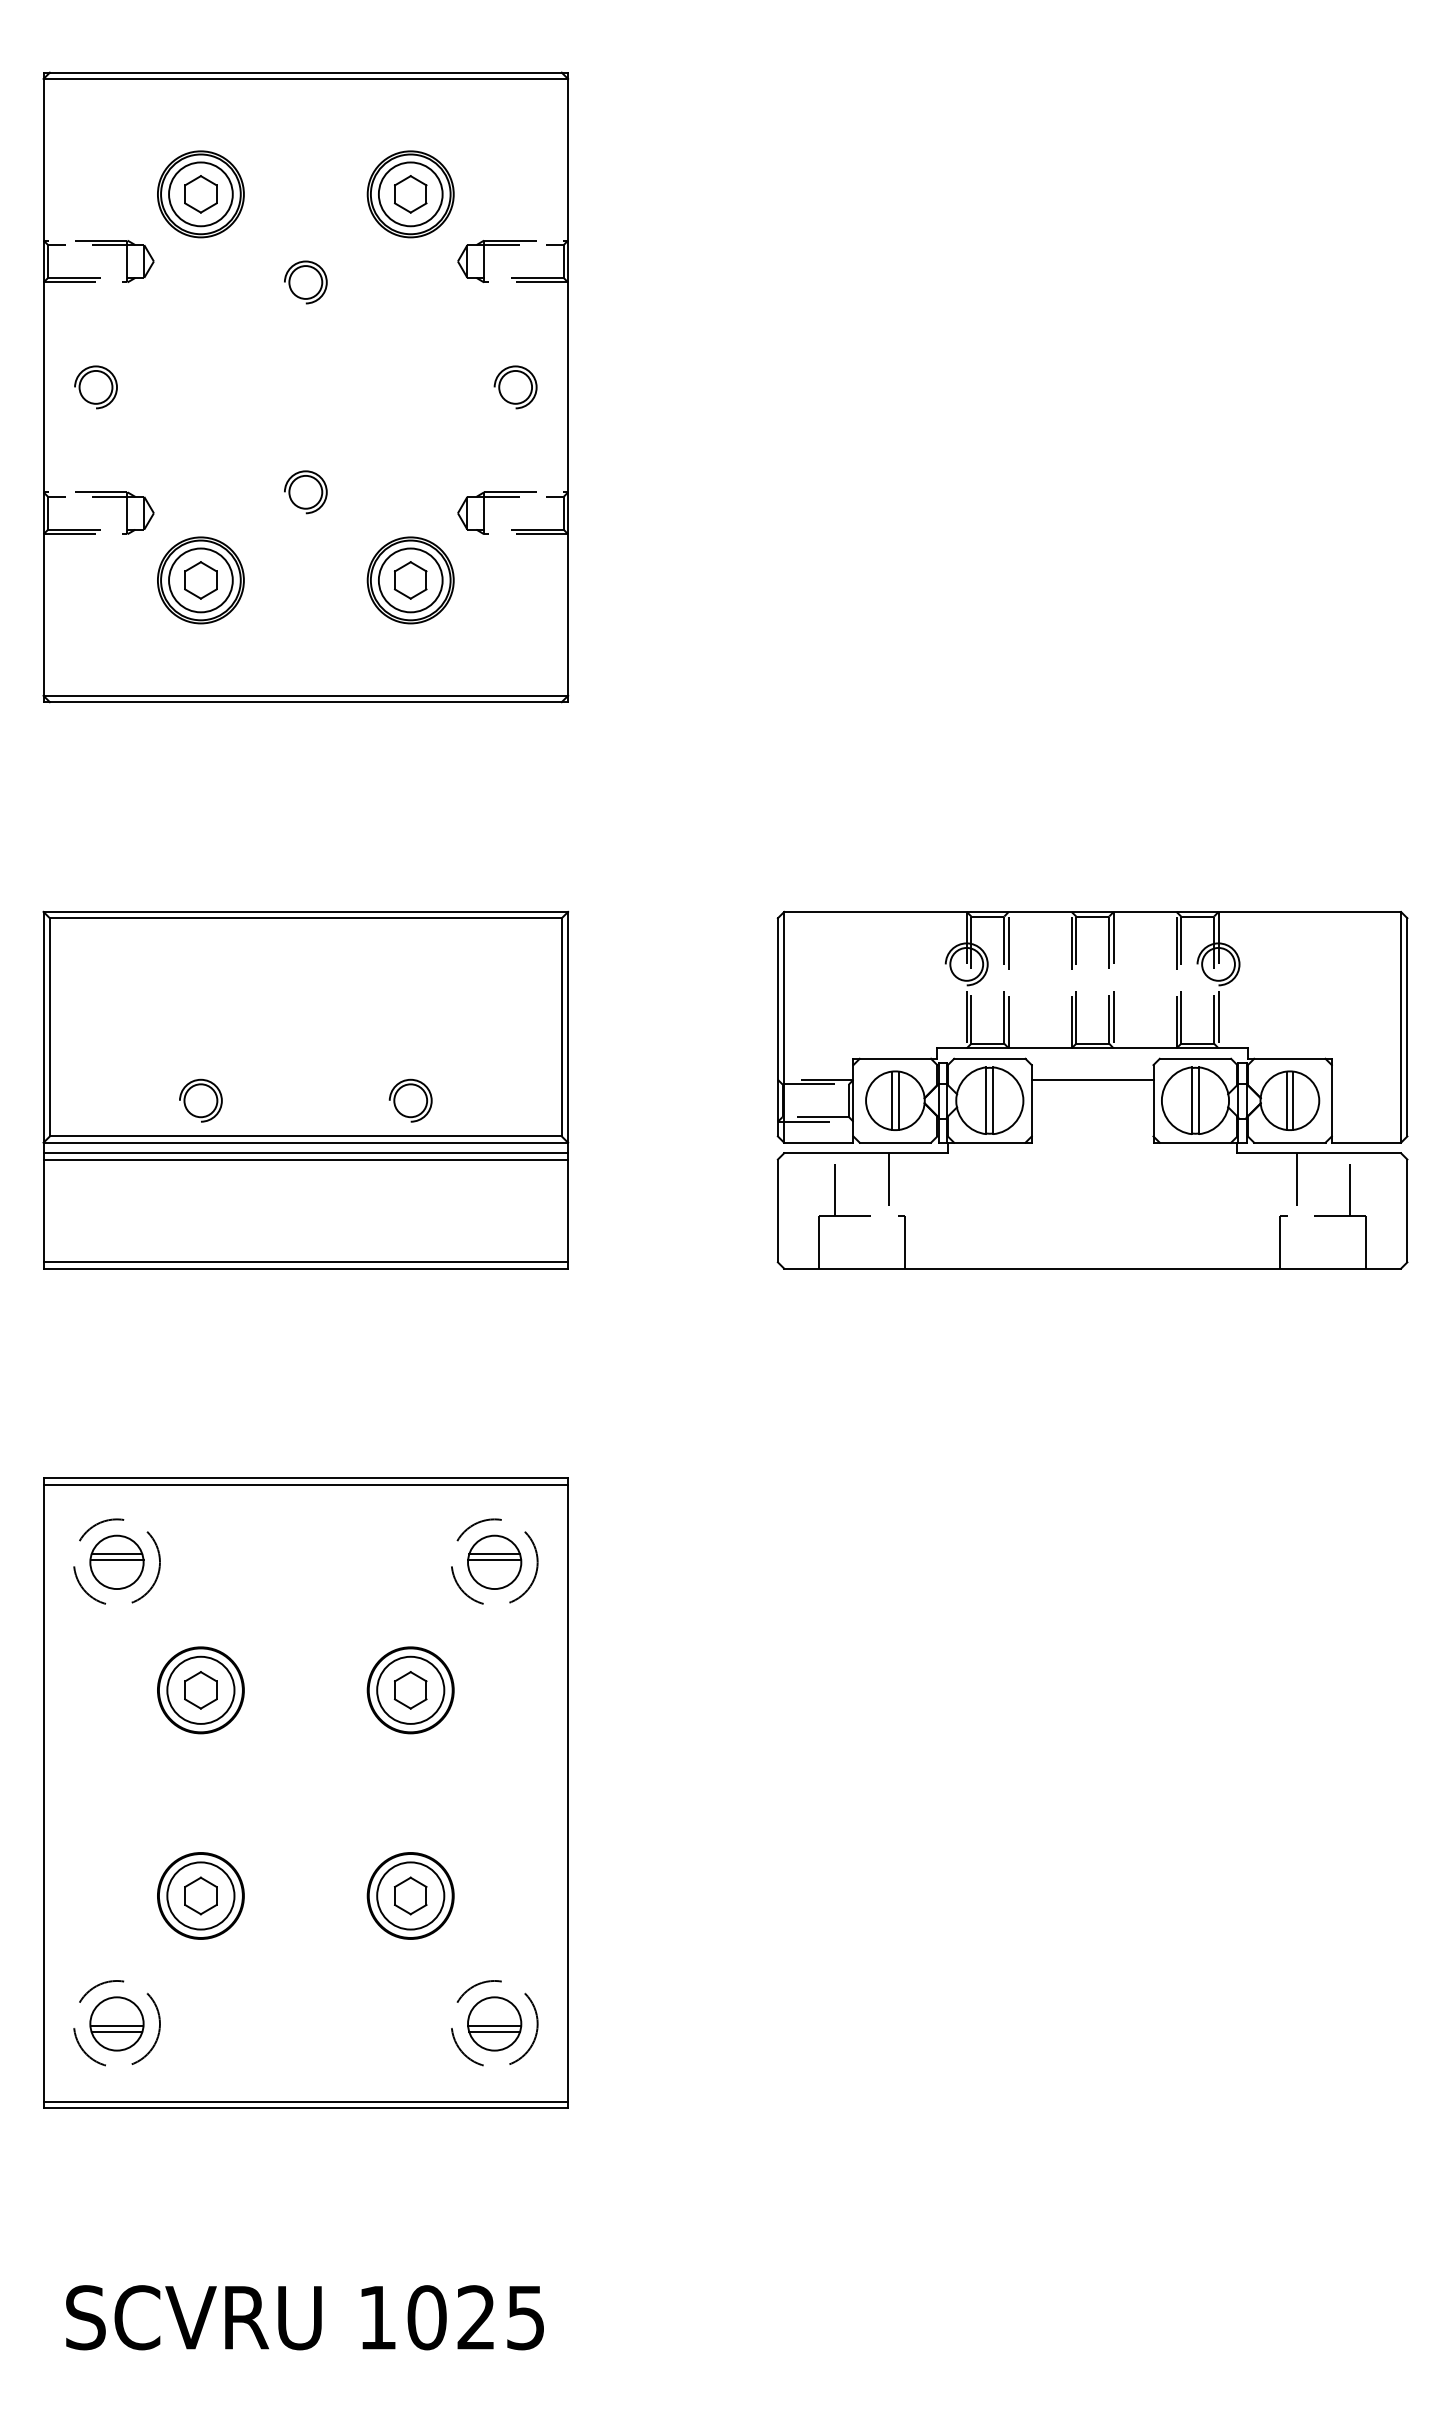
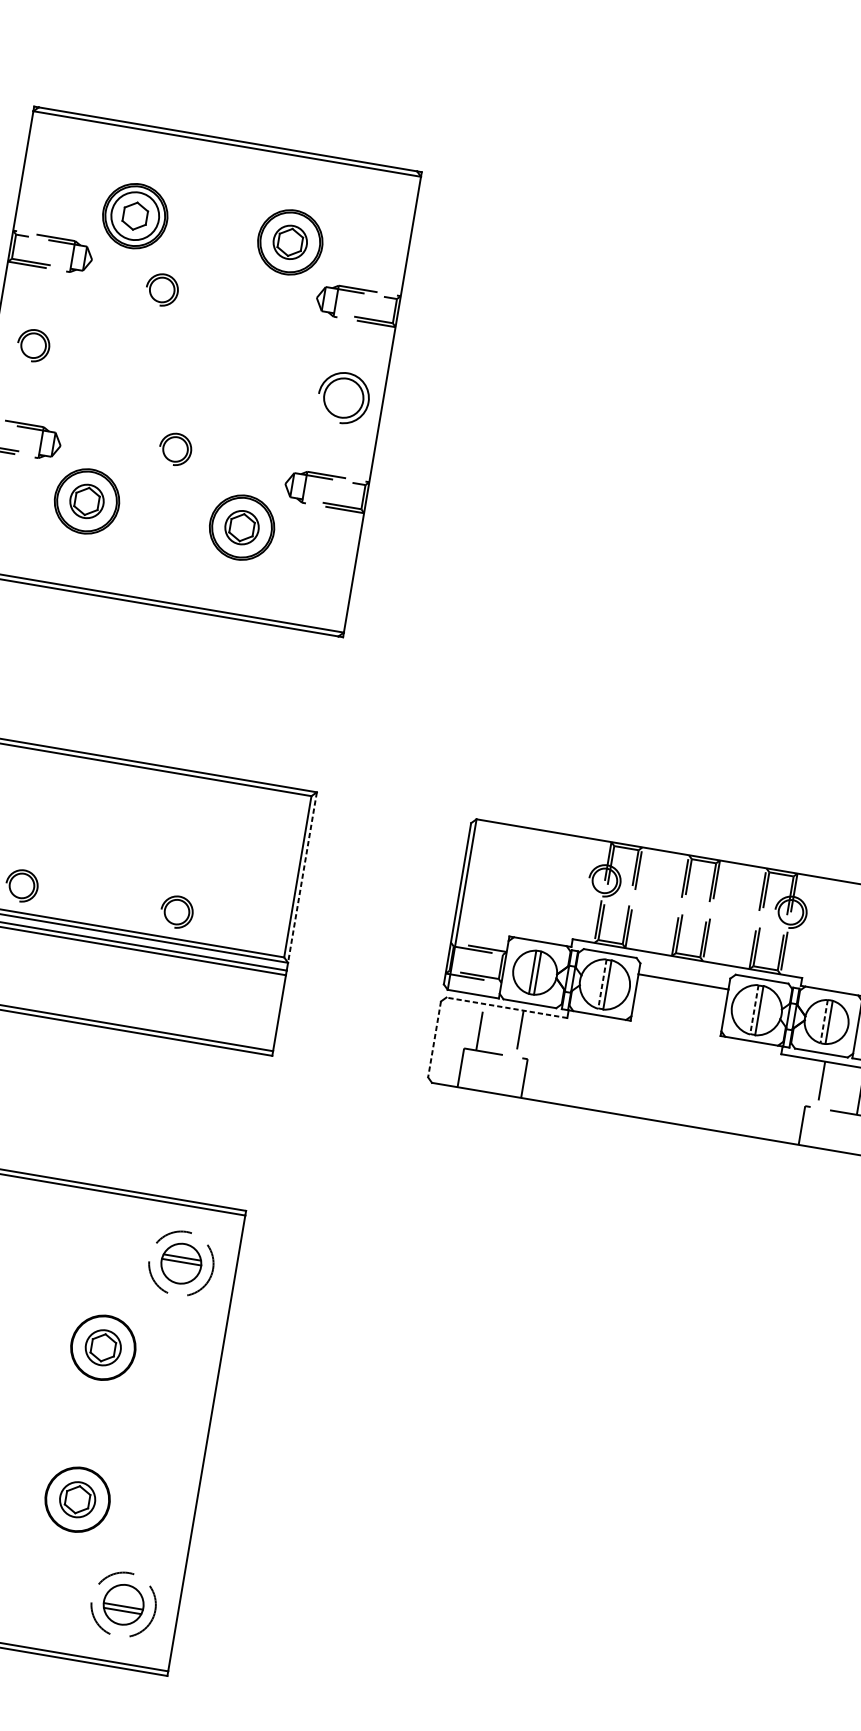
circle: (410, 194) -> (290, 242), size x0.7
part: (305, 282) -> (161, 289), moved
part: (515, 387) -> (343, 398), size x1.6
circle: (200, 580) -> (86, 501), size x0.7
circle: (410, 580) -> (241, 527), size x0.7
line: (568, 1027) -> (302, 877), solid -> dashed
line: (986, 1101) -> (602, 984), solid -> dashed
line: (1192, 1101) -> (754, 1010), solid -> dashed
line: (1286, 1101) -> (824, 1022), solid -> dashed
line: (866, 1153) -> (507, 1008), solid -> dashed
line: (777, 1211) -> (434, 1039), solid -> dashed
circle: (410, 1689) -> (103, 1347), size x0.7
circle: (410, 1895) -> (77, 1499), size x0.7

